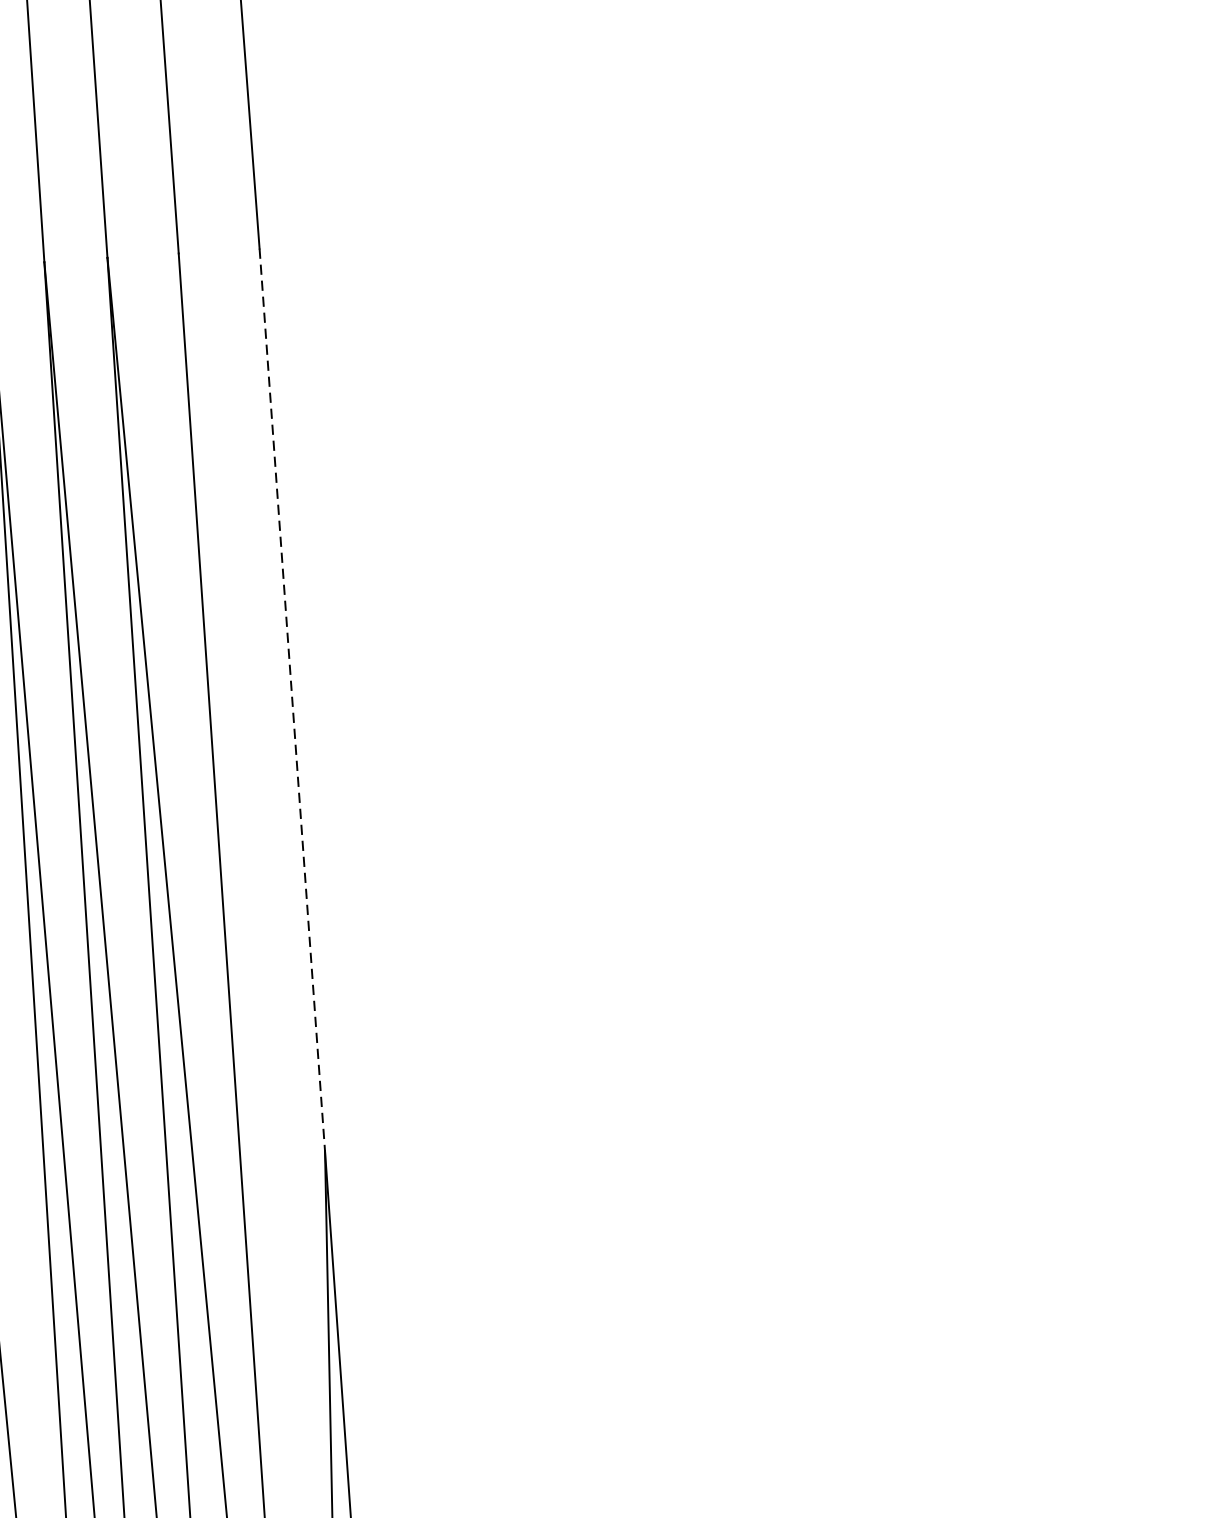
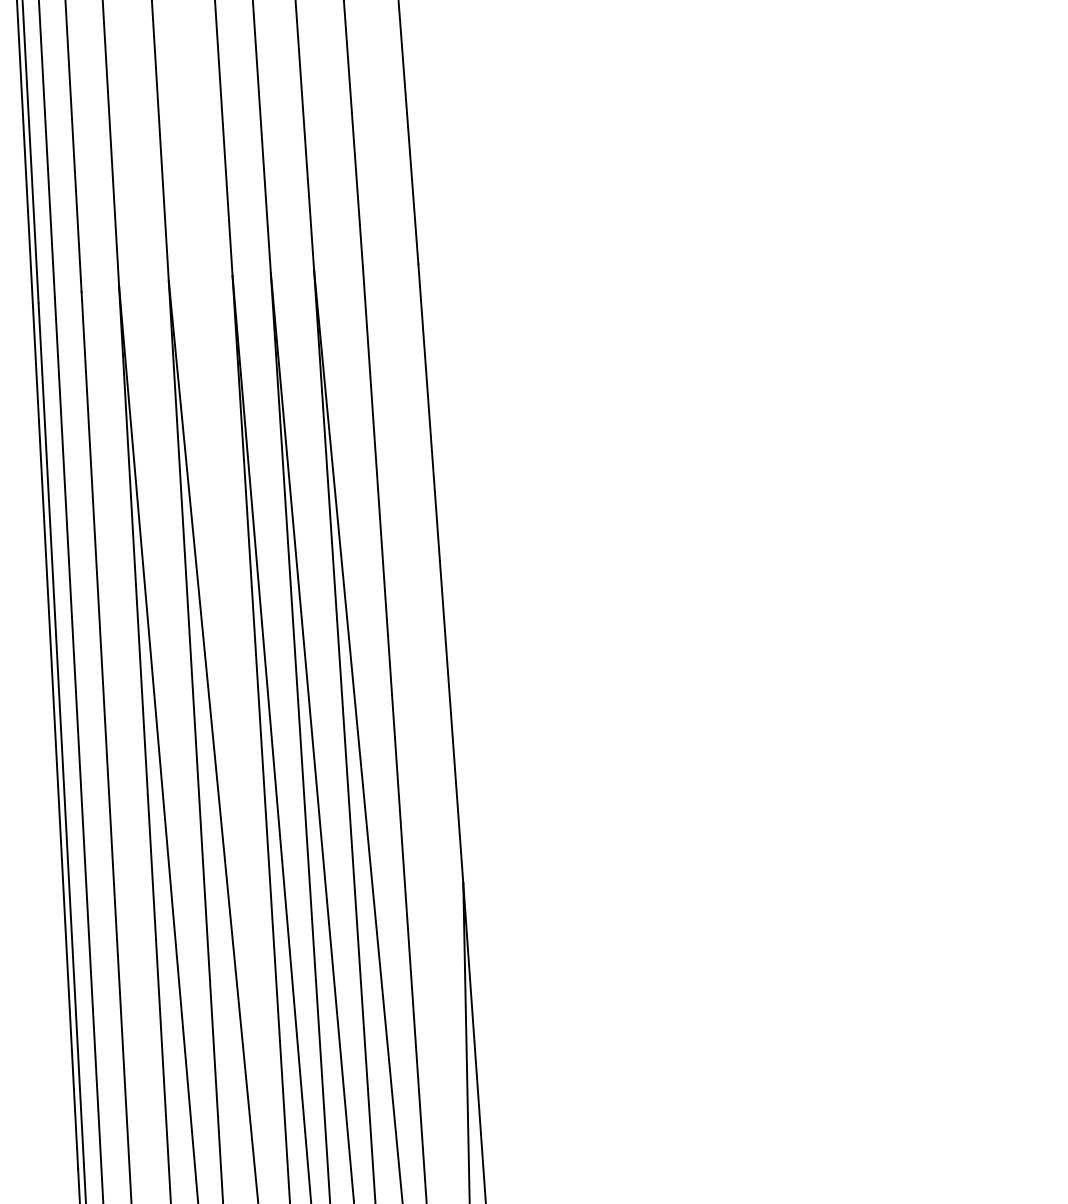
line: (291, 701) -> (440, 574), dashed -> solid

